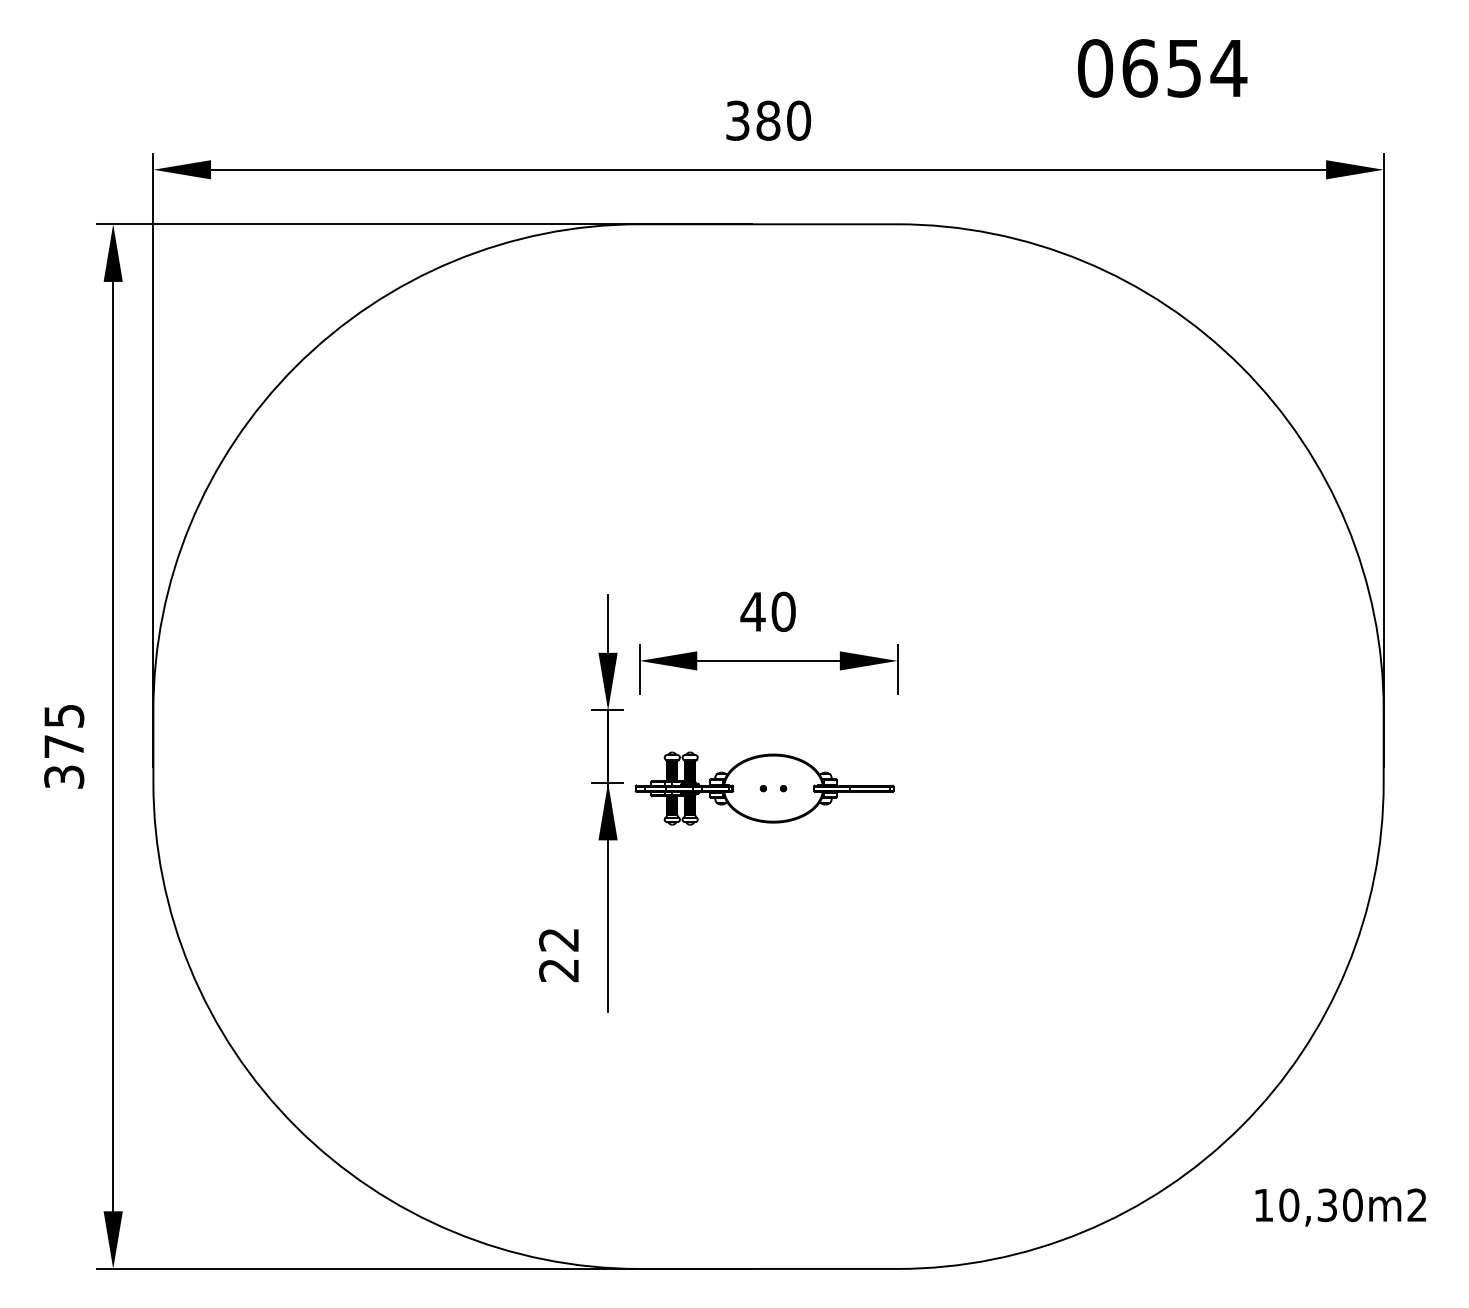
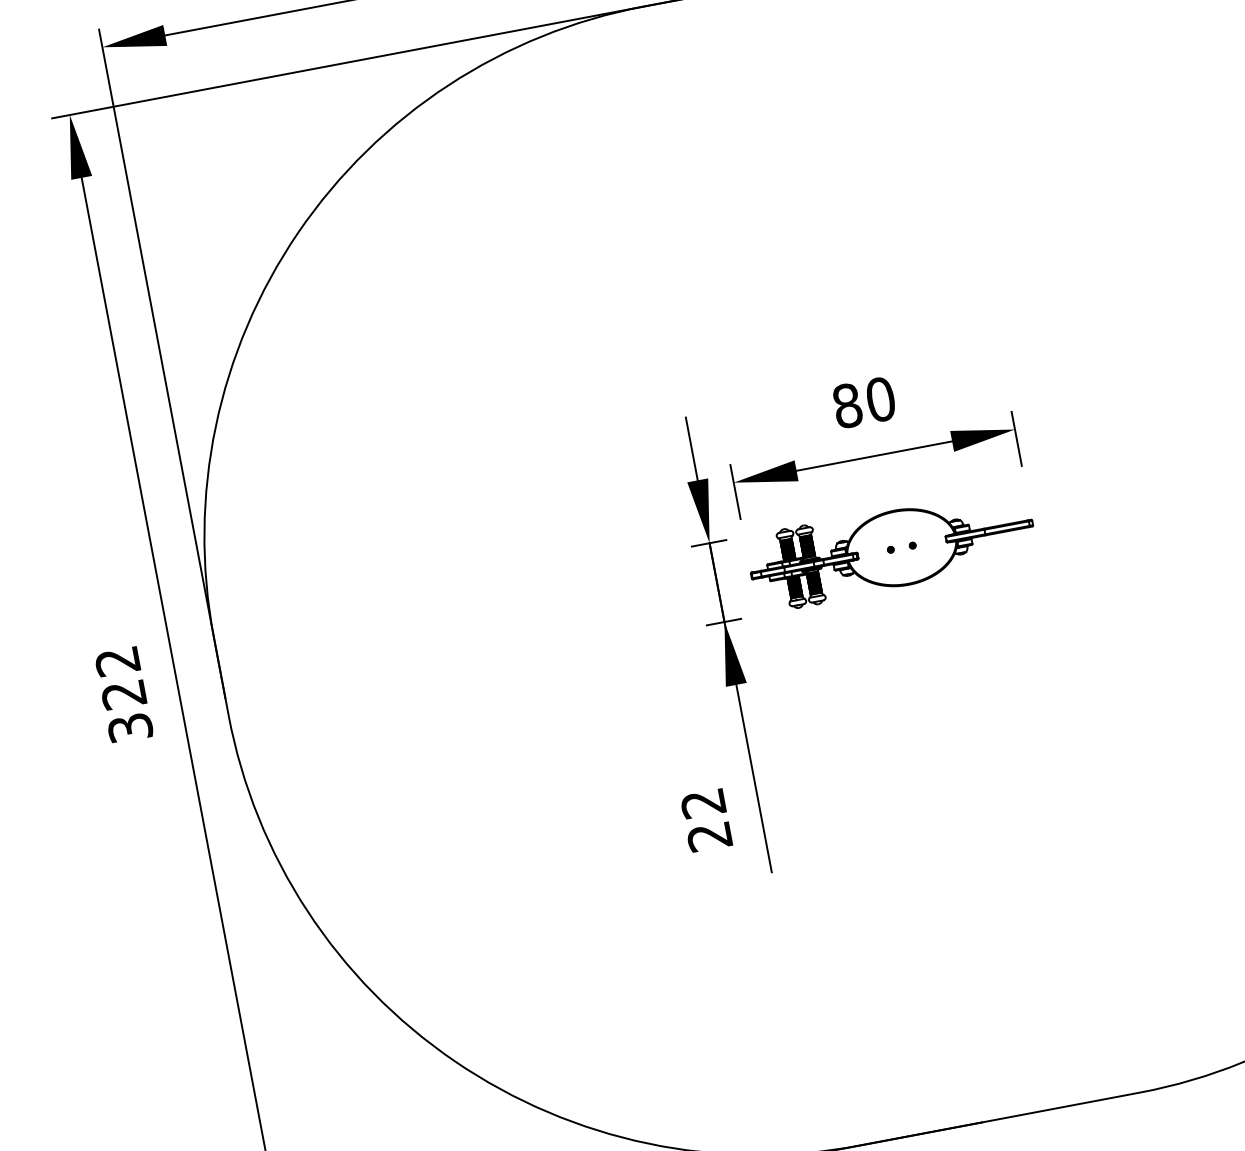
text: (752, 611) -> (846, 405), 40 -> 80
text: (64, 731) -> (121, 678), 375 -> 322
part: (764, 788) -> (891, 549), moved

